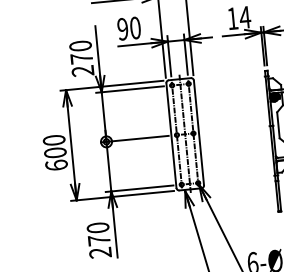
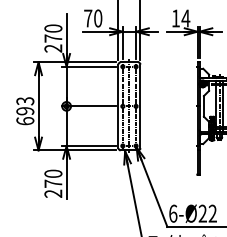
text: (123, 29) -> (88, 18), 90 -> 70
text: (55, 146) -> (25, 106), 600 -> 693

